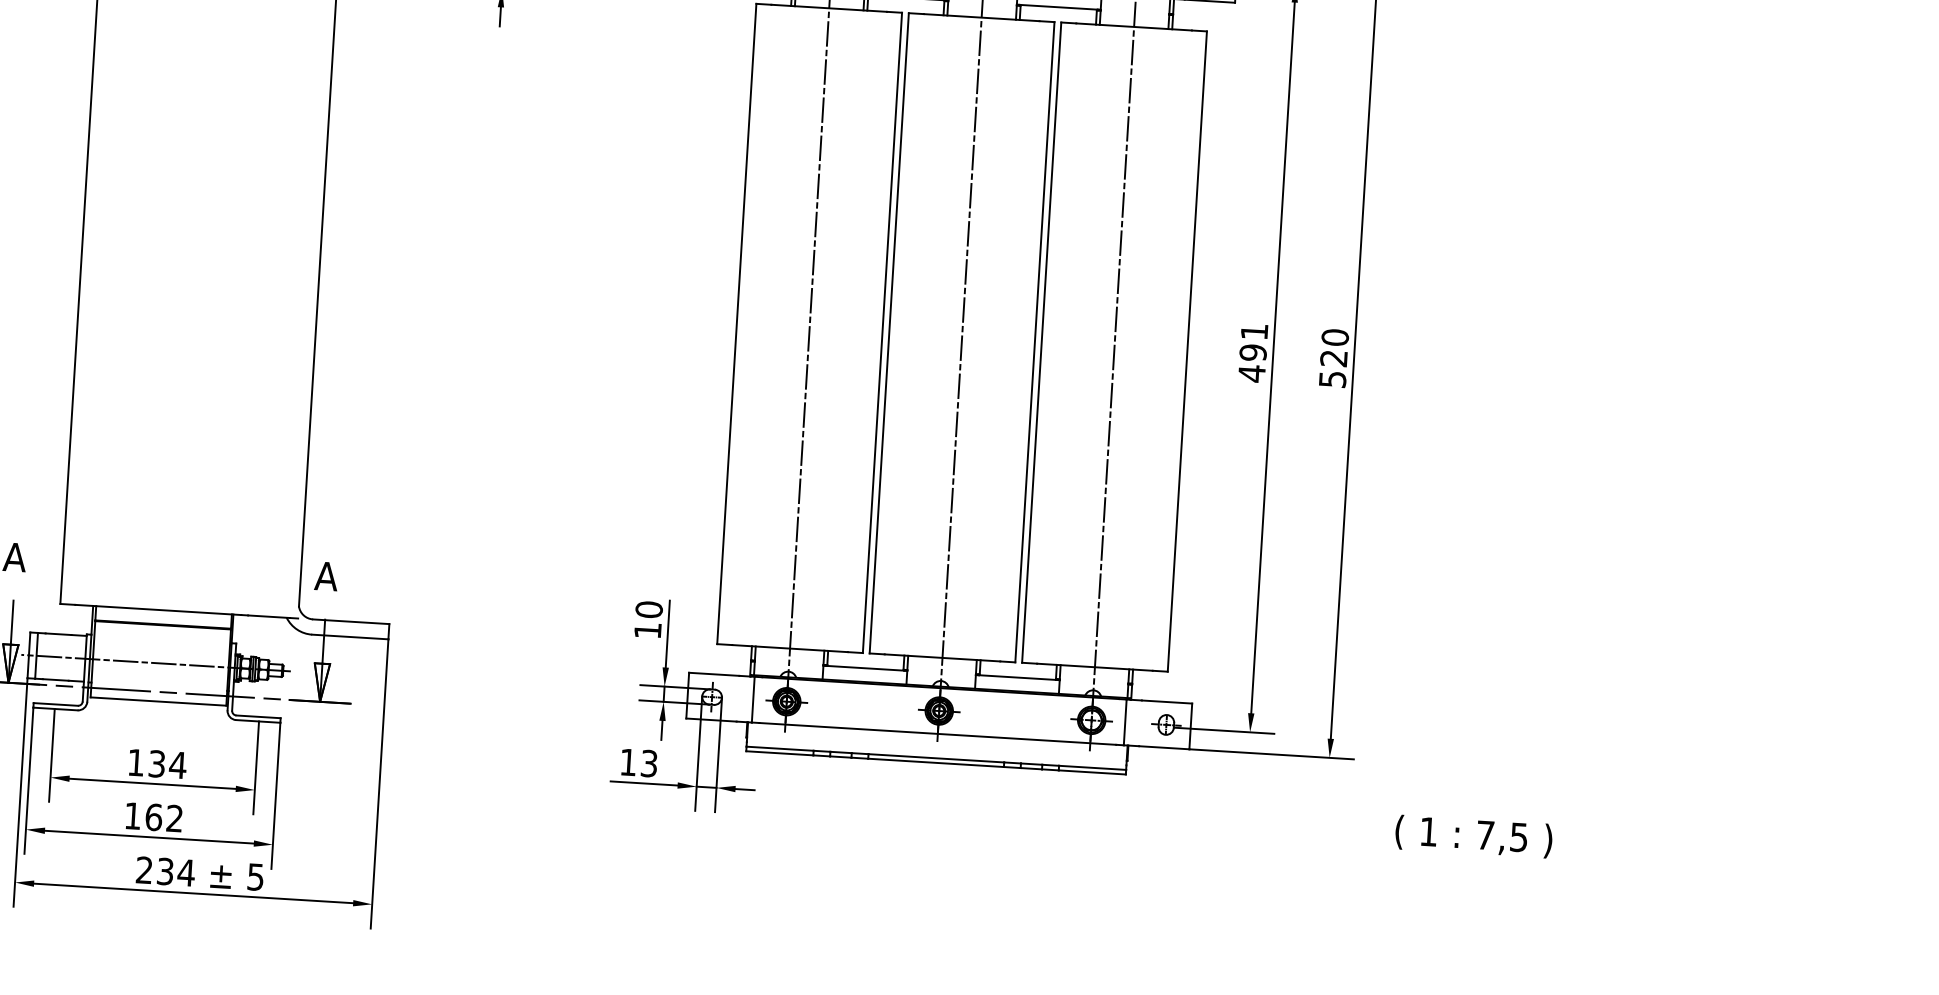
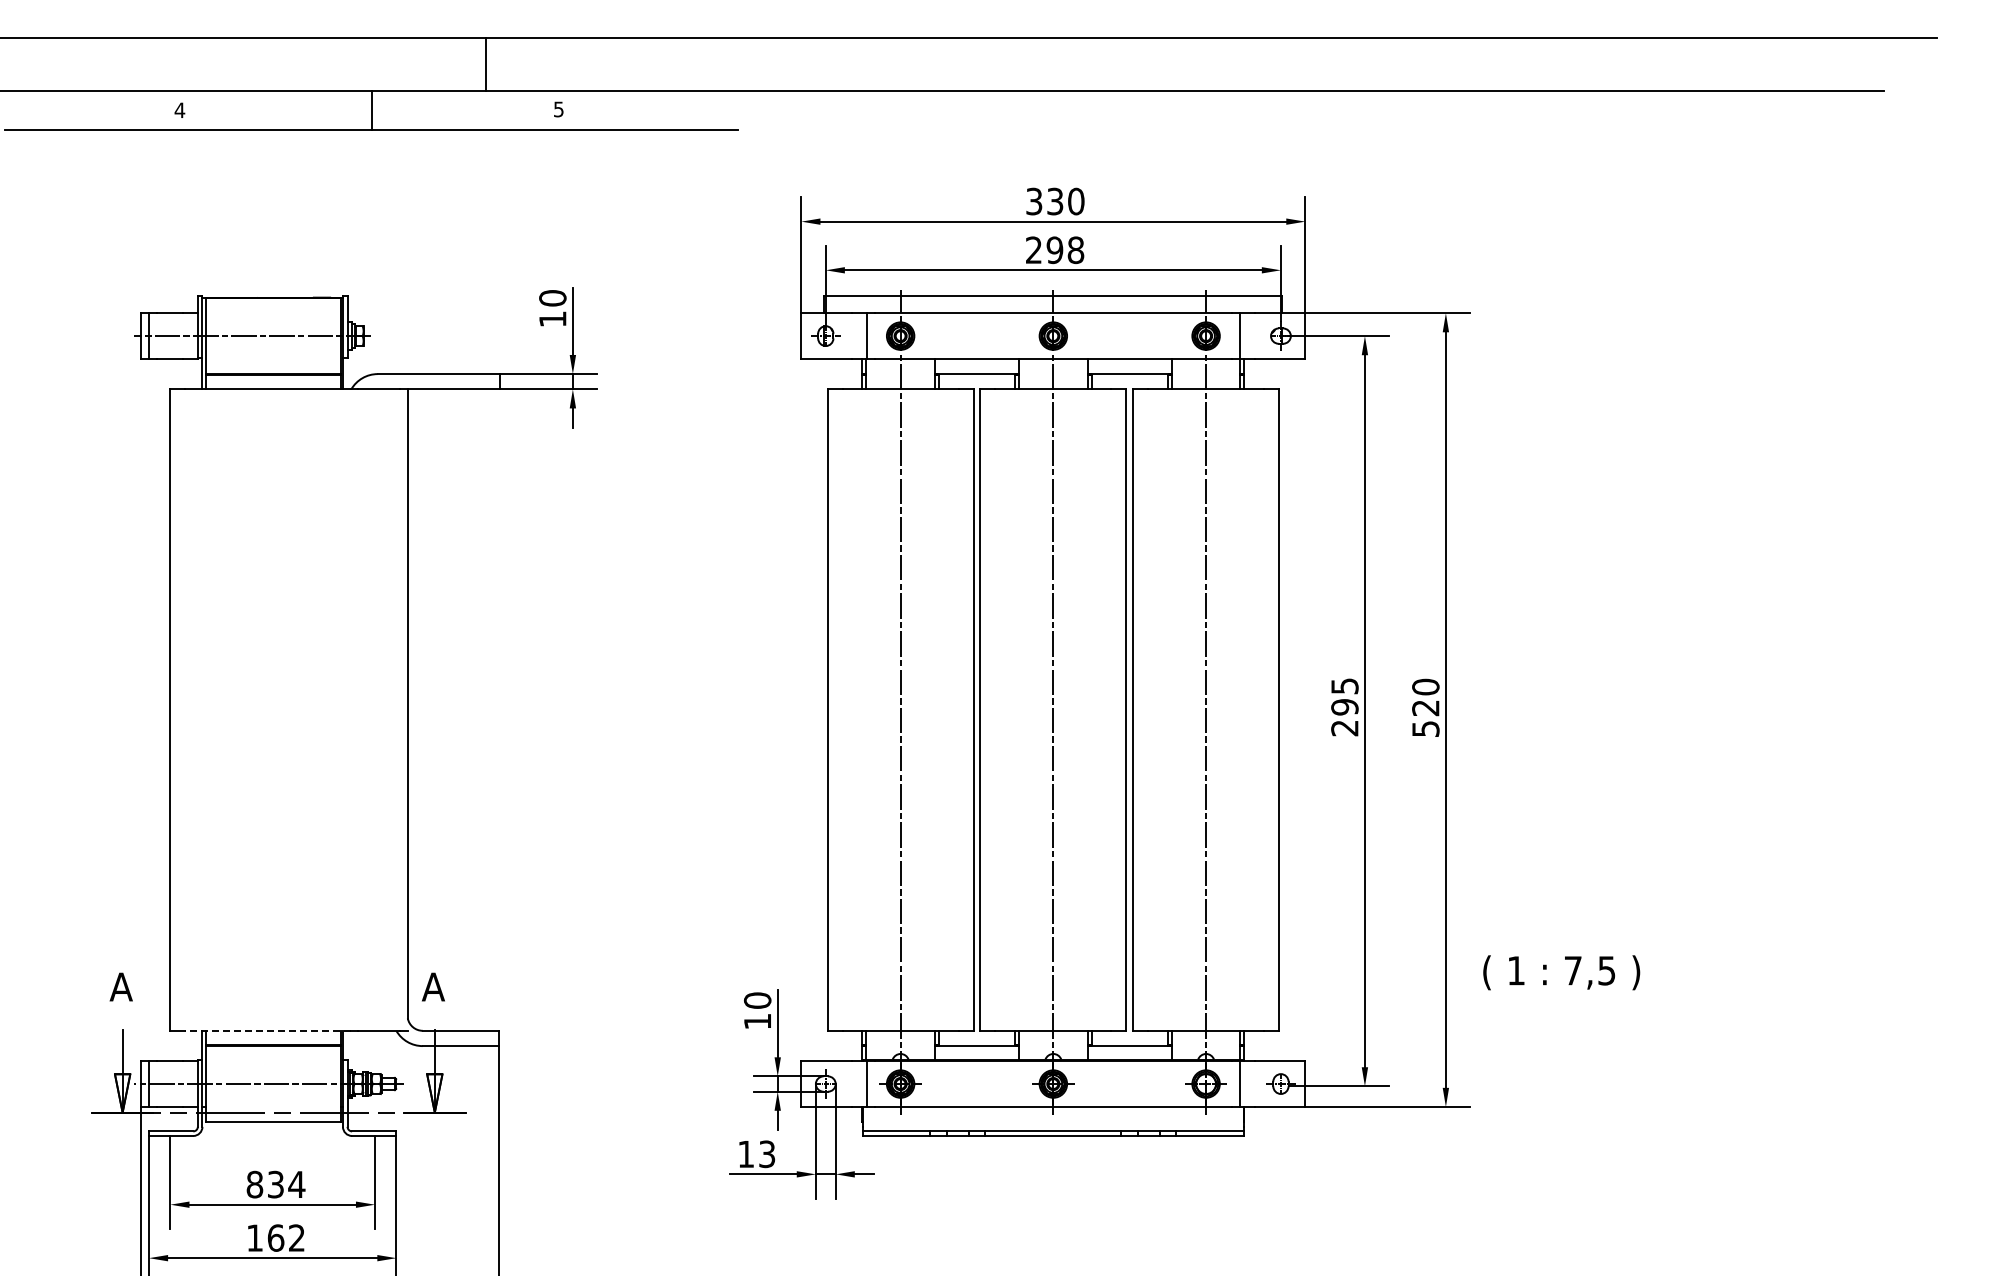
text: (1252, 352) -> (1344, 707), 491 -> 295
line: (158, 609) -> (267, 1030), solid -> dashed
text: (135, 762) -> (254, 1184), 134 -> 834
text: (1473, 836) -> (1561, 972), moved

